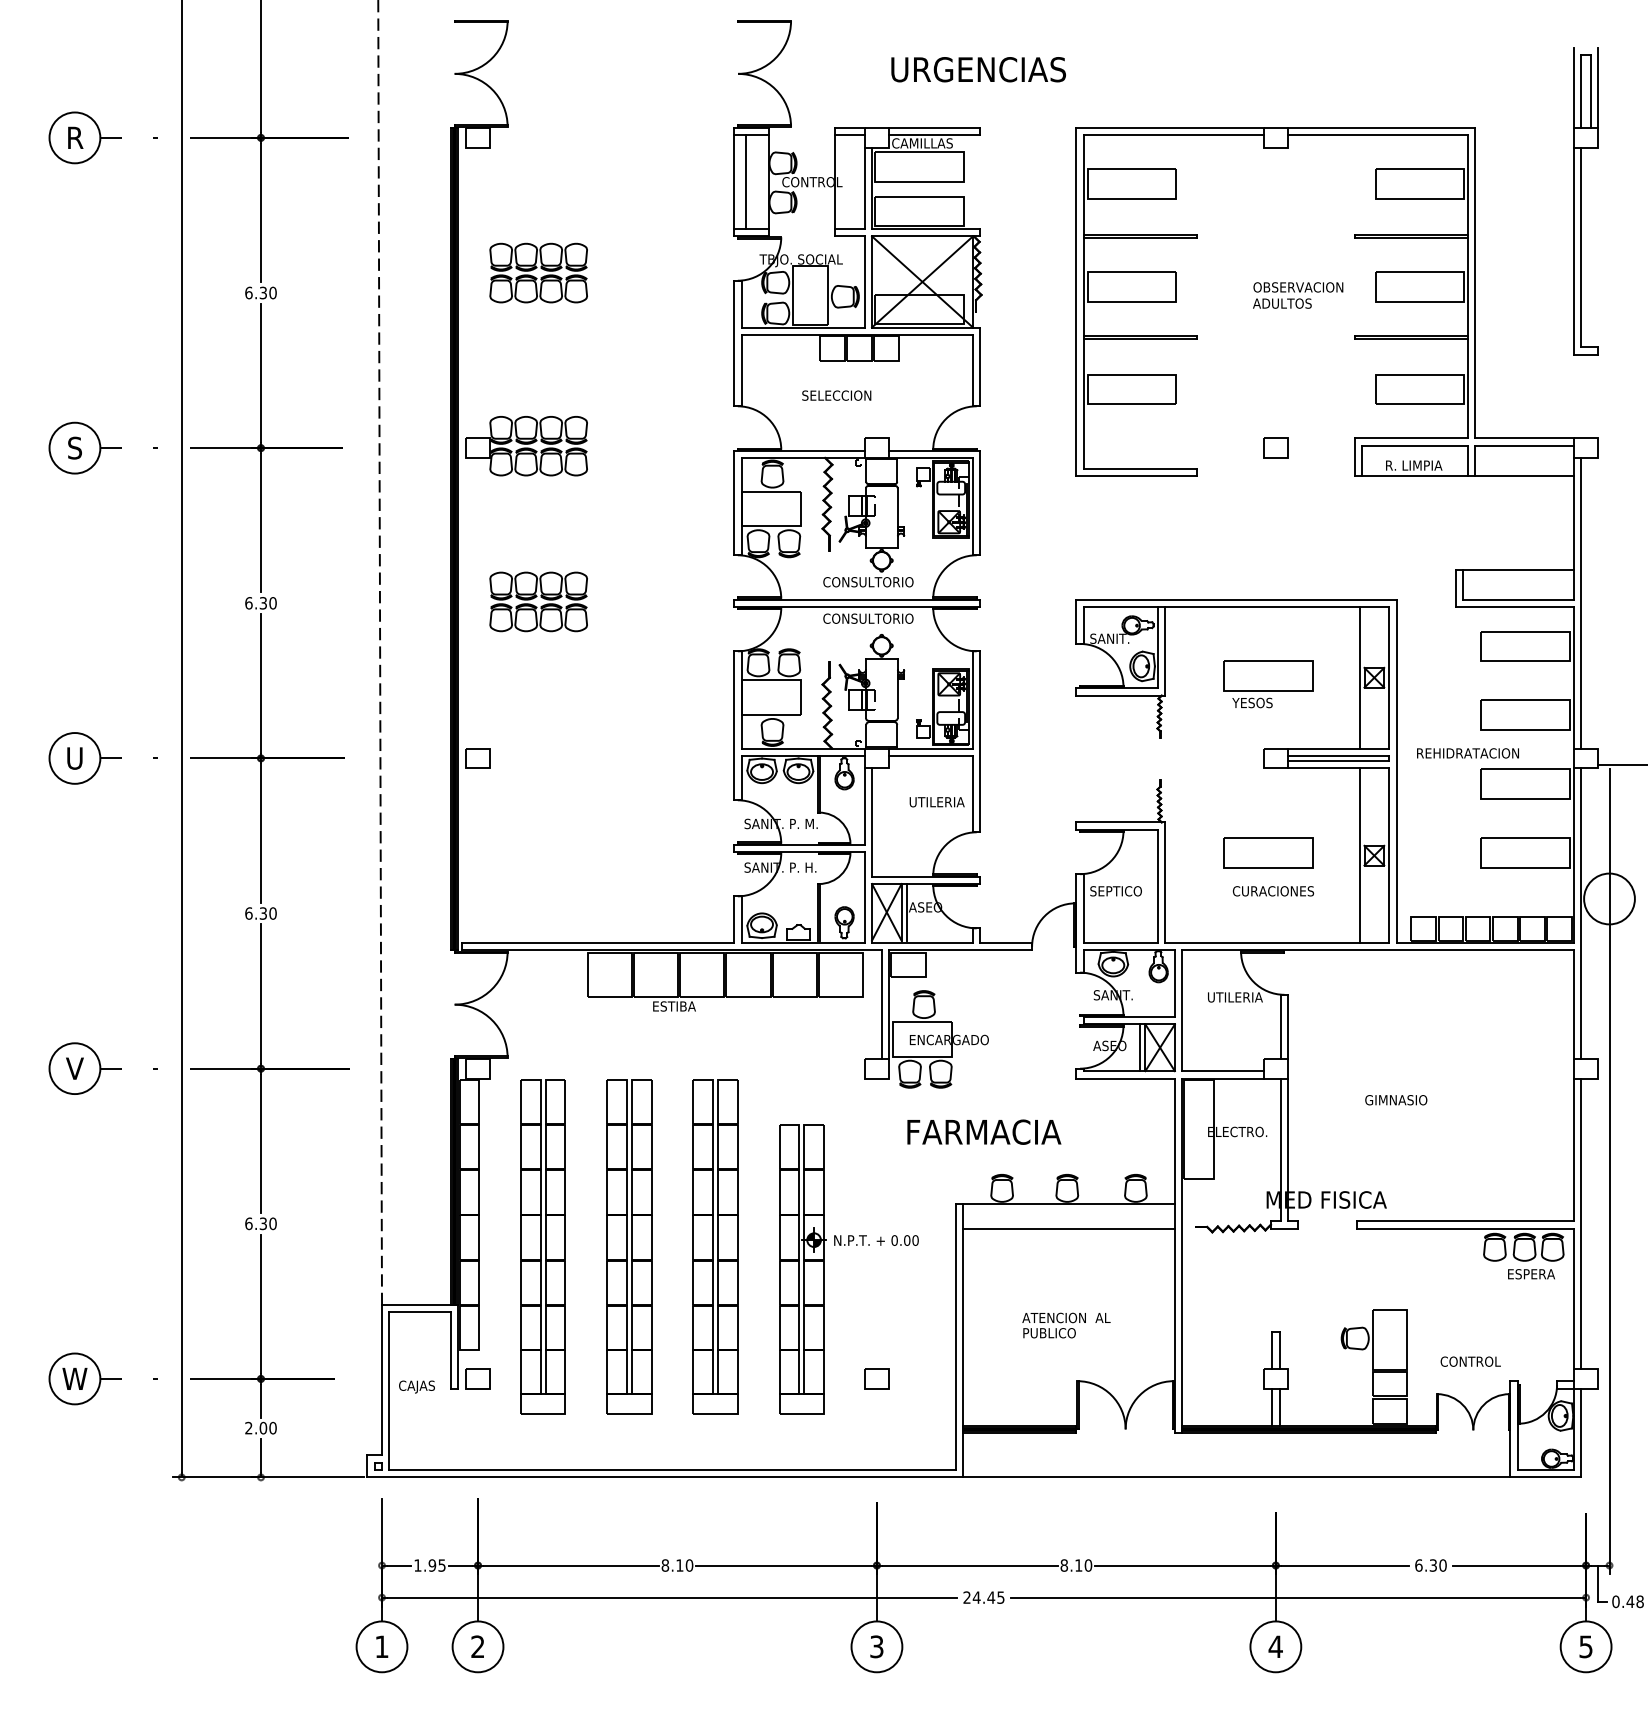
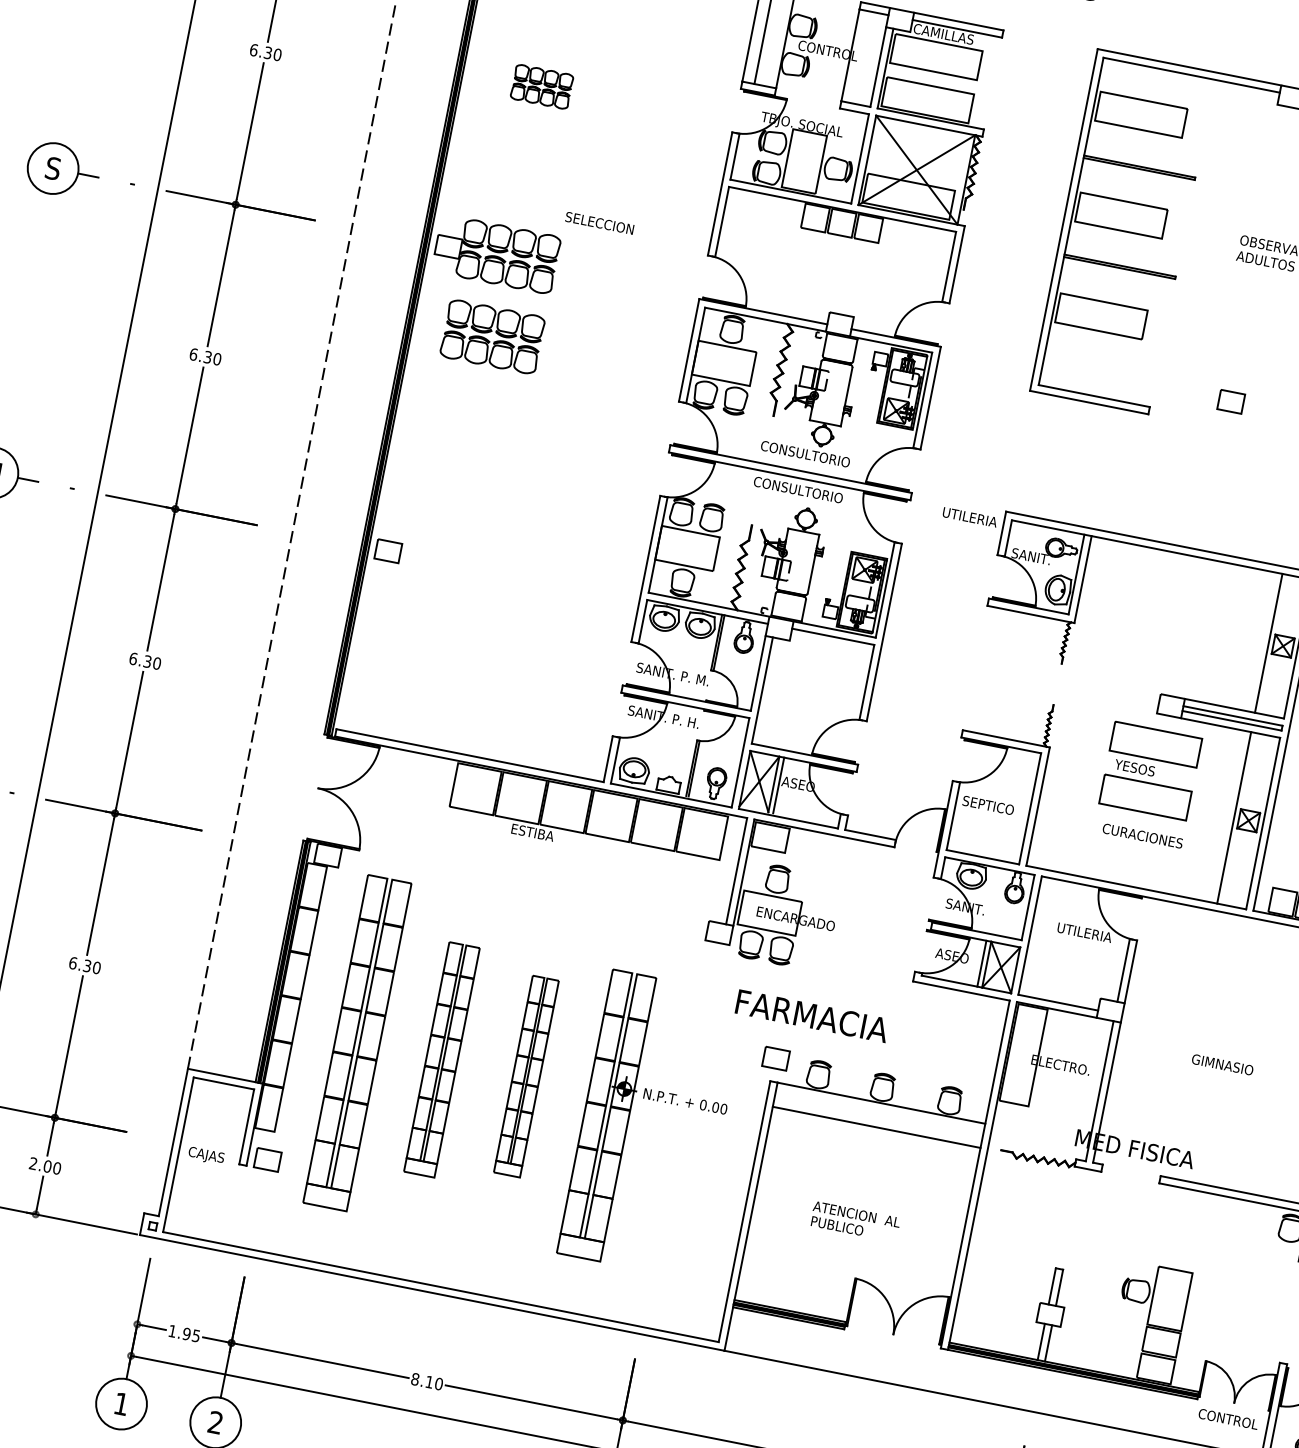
part: (538, 272) -> (542, 86), size x0.6
text: (836, 395) -> (599, 223), moved
part: (538, 601) -> (492, 336), moved
part: (1268, 684) -> (1154, 752), moved
text: (936, 802) -> (969, 517), moved
part: (629, 1246) -> (442, 1059), size x0.7
part: (715, 1246) -> (526, 1076), size x0.6
text: (1470, 1361) -> (1228, 1418), moved
part: (876, 1378) -> (775, 1058), moved

